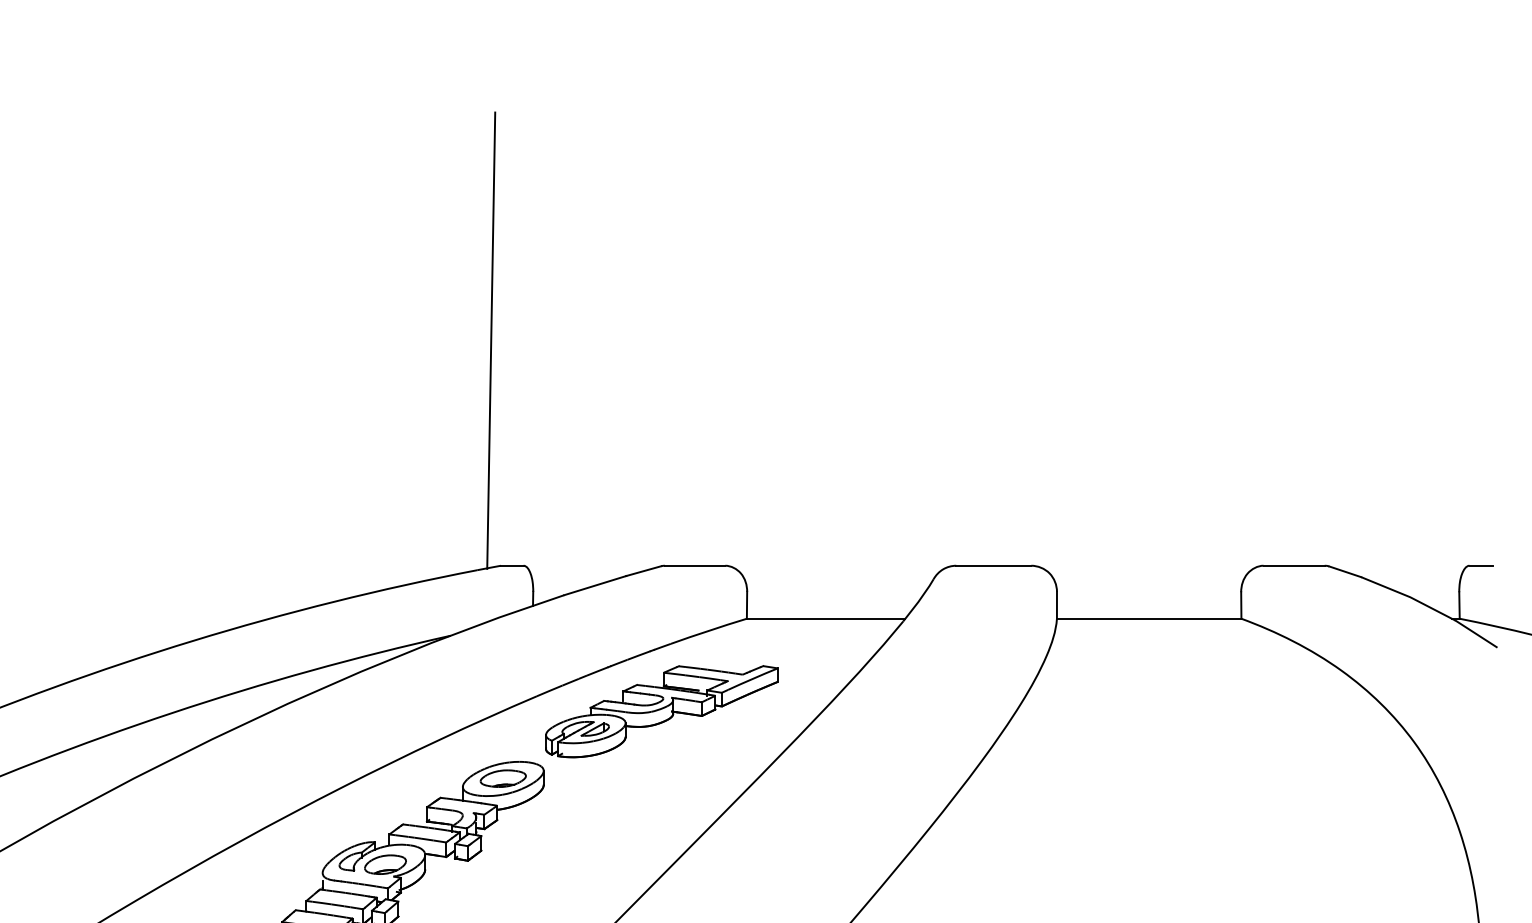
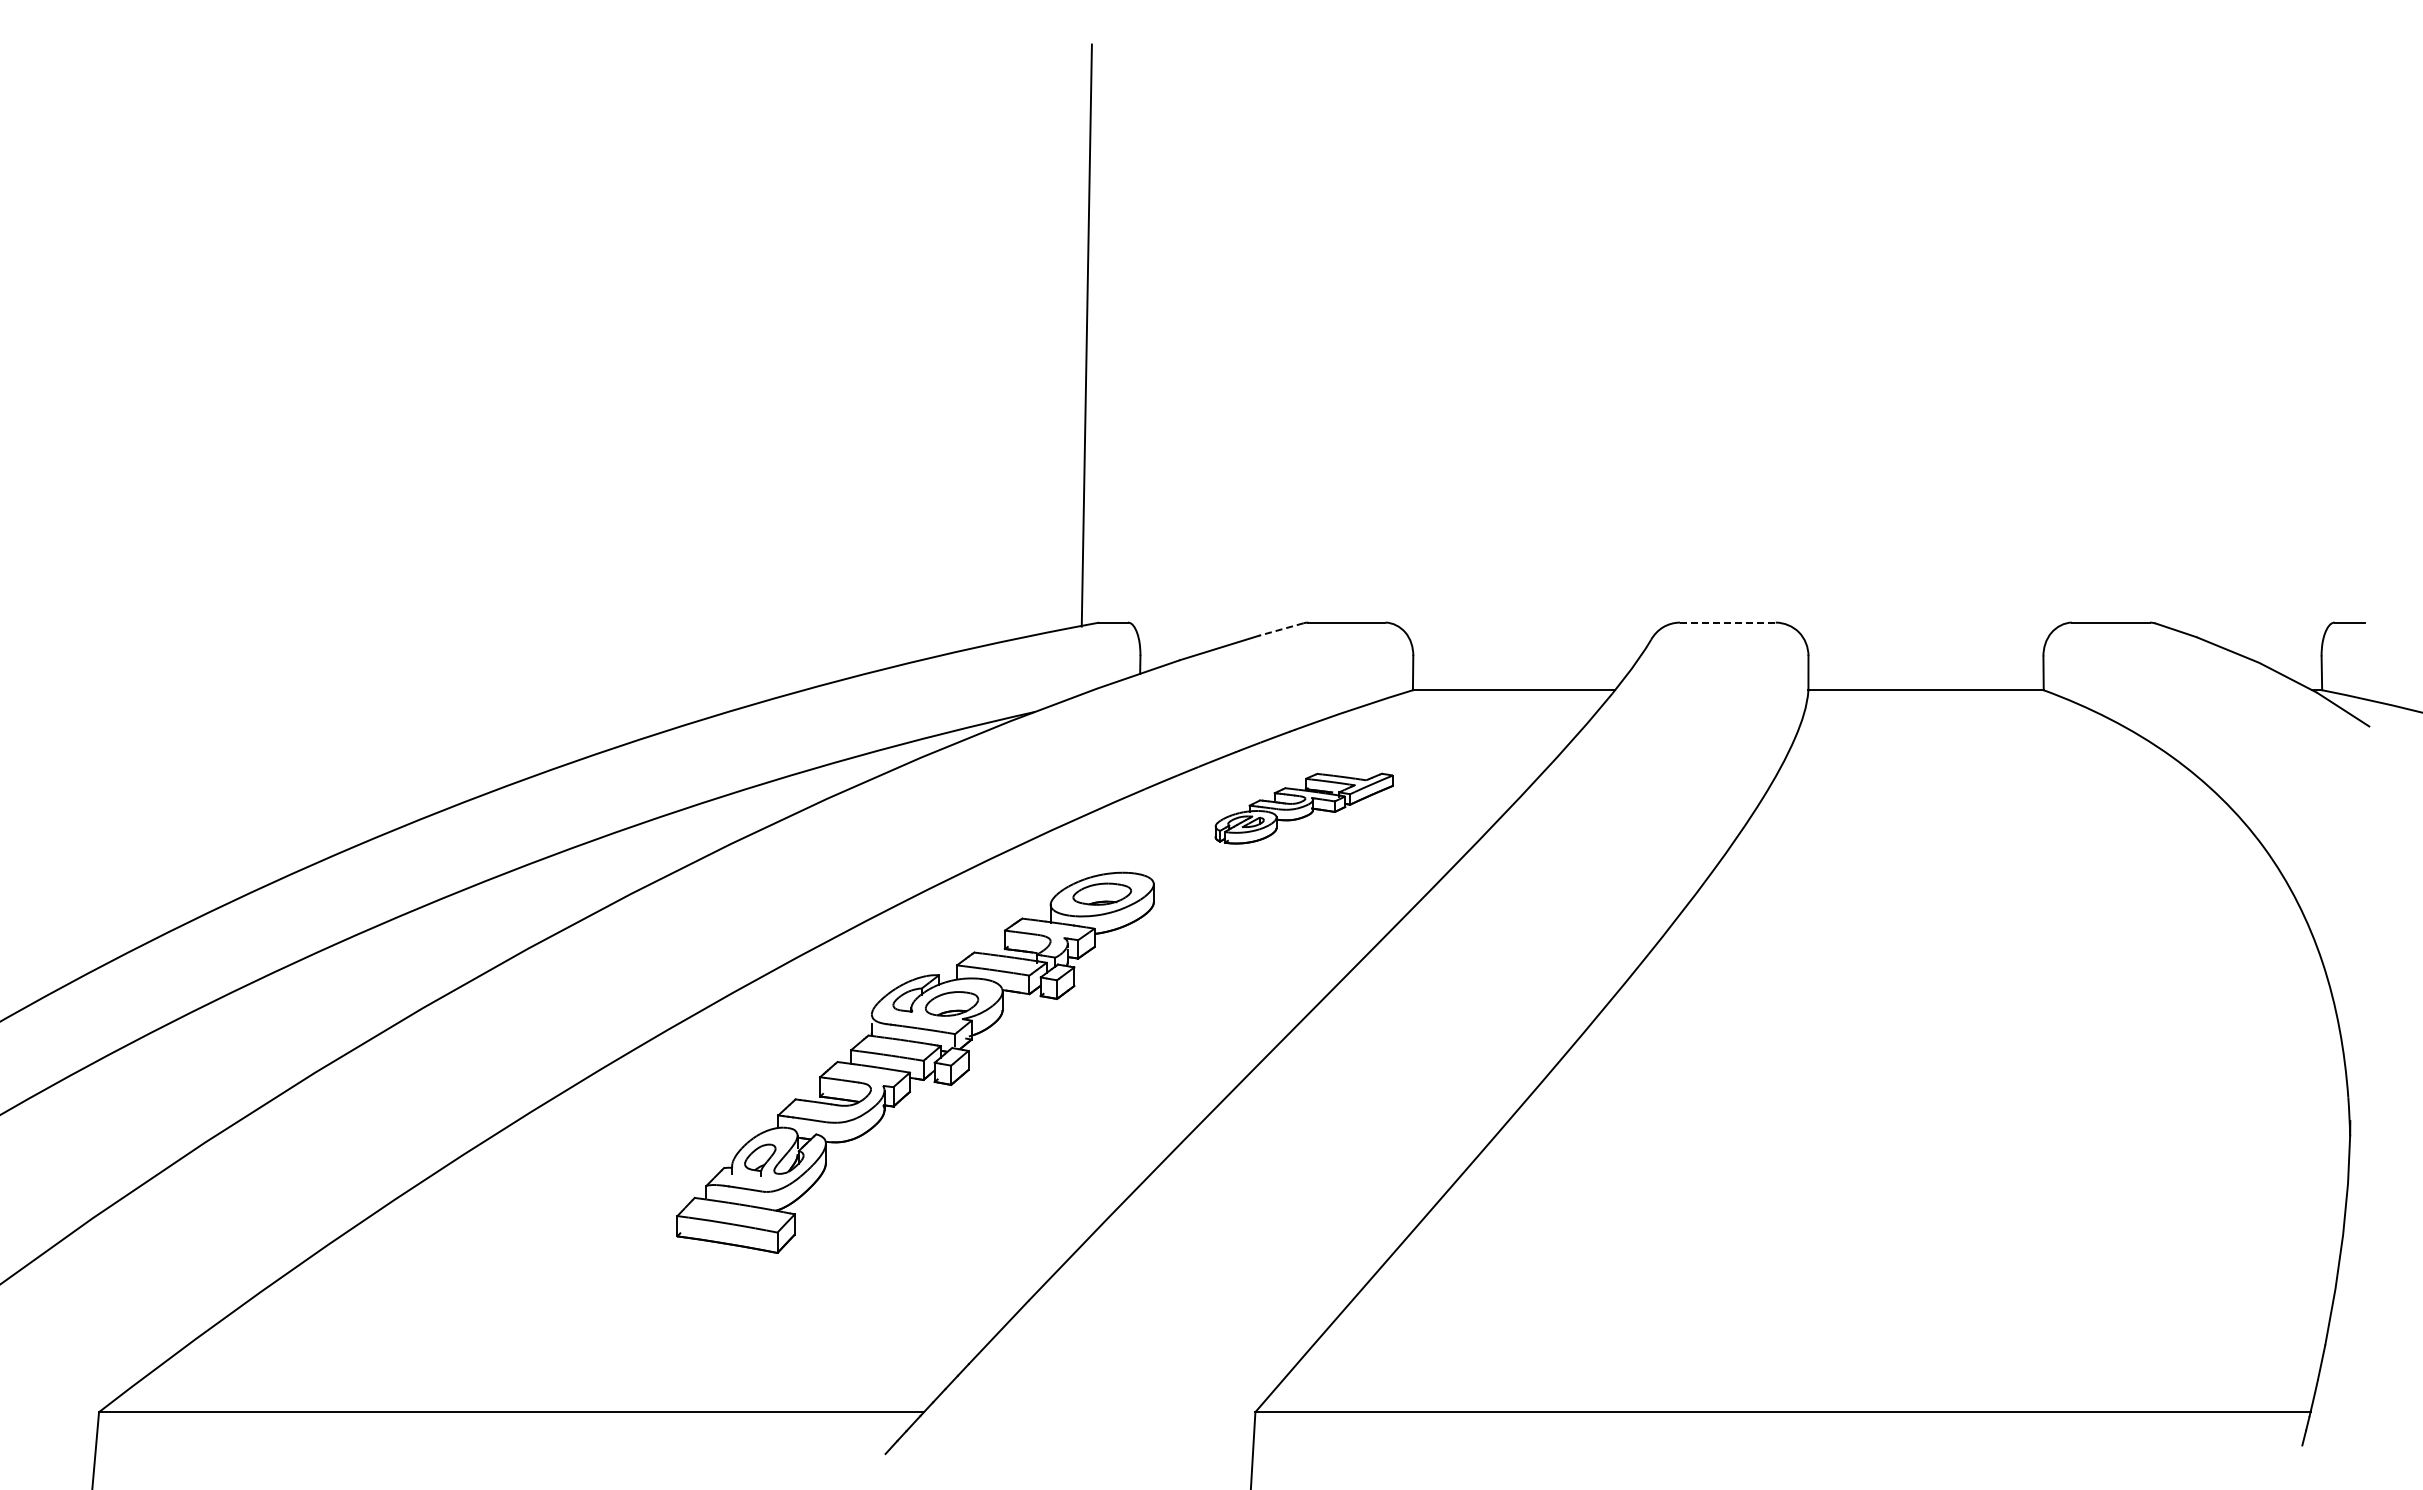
line: (993, 565) -> (1727, 622), solid -> dashed
line: (643, 571) -> (1280, 629), solid -> dashed
part: (661, 711) -> (1303, 808), size x0.6

